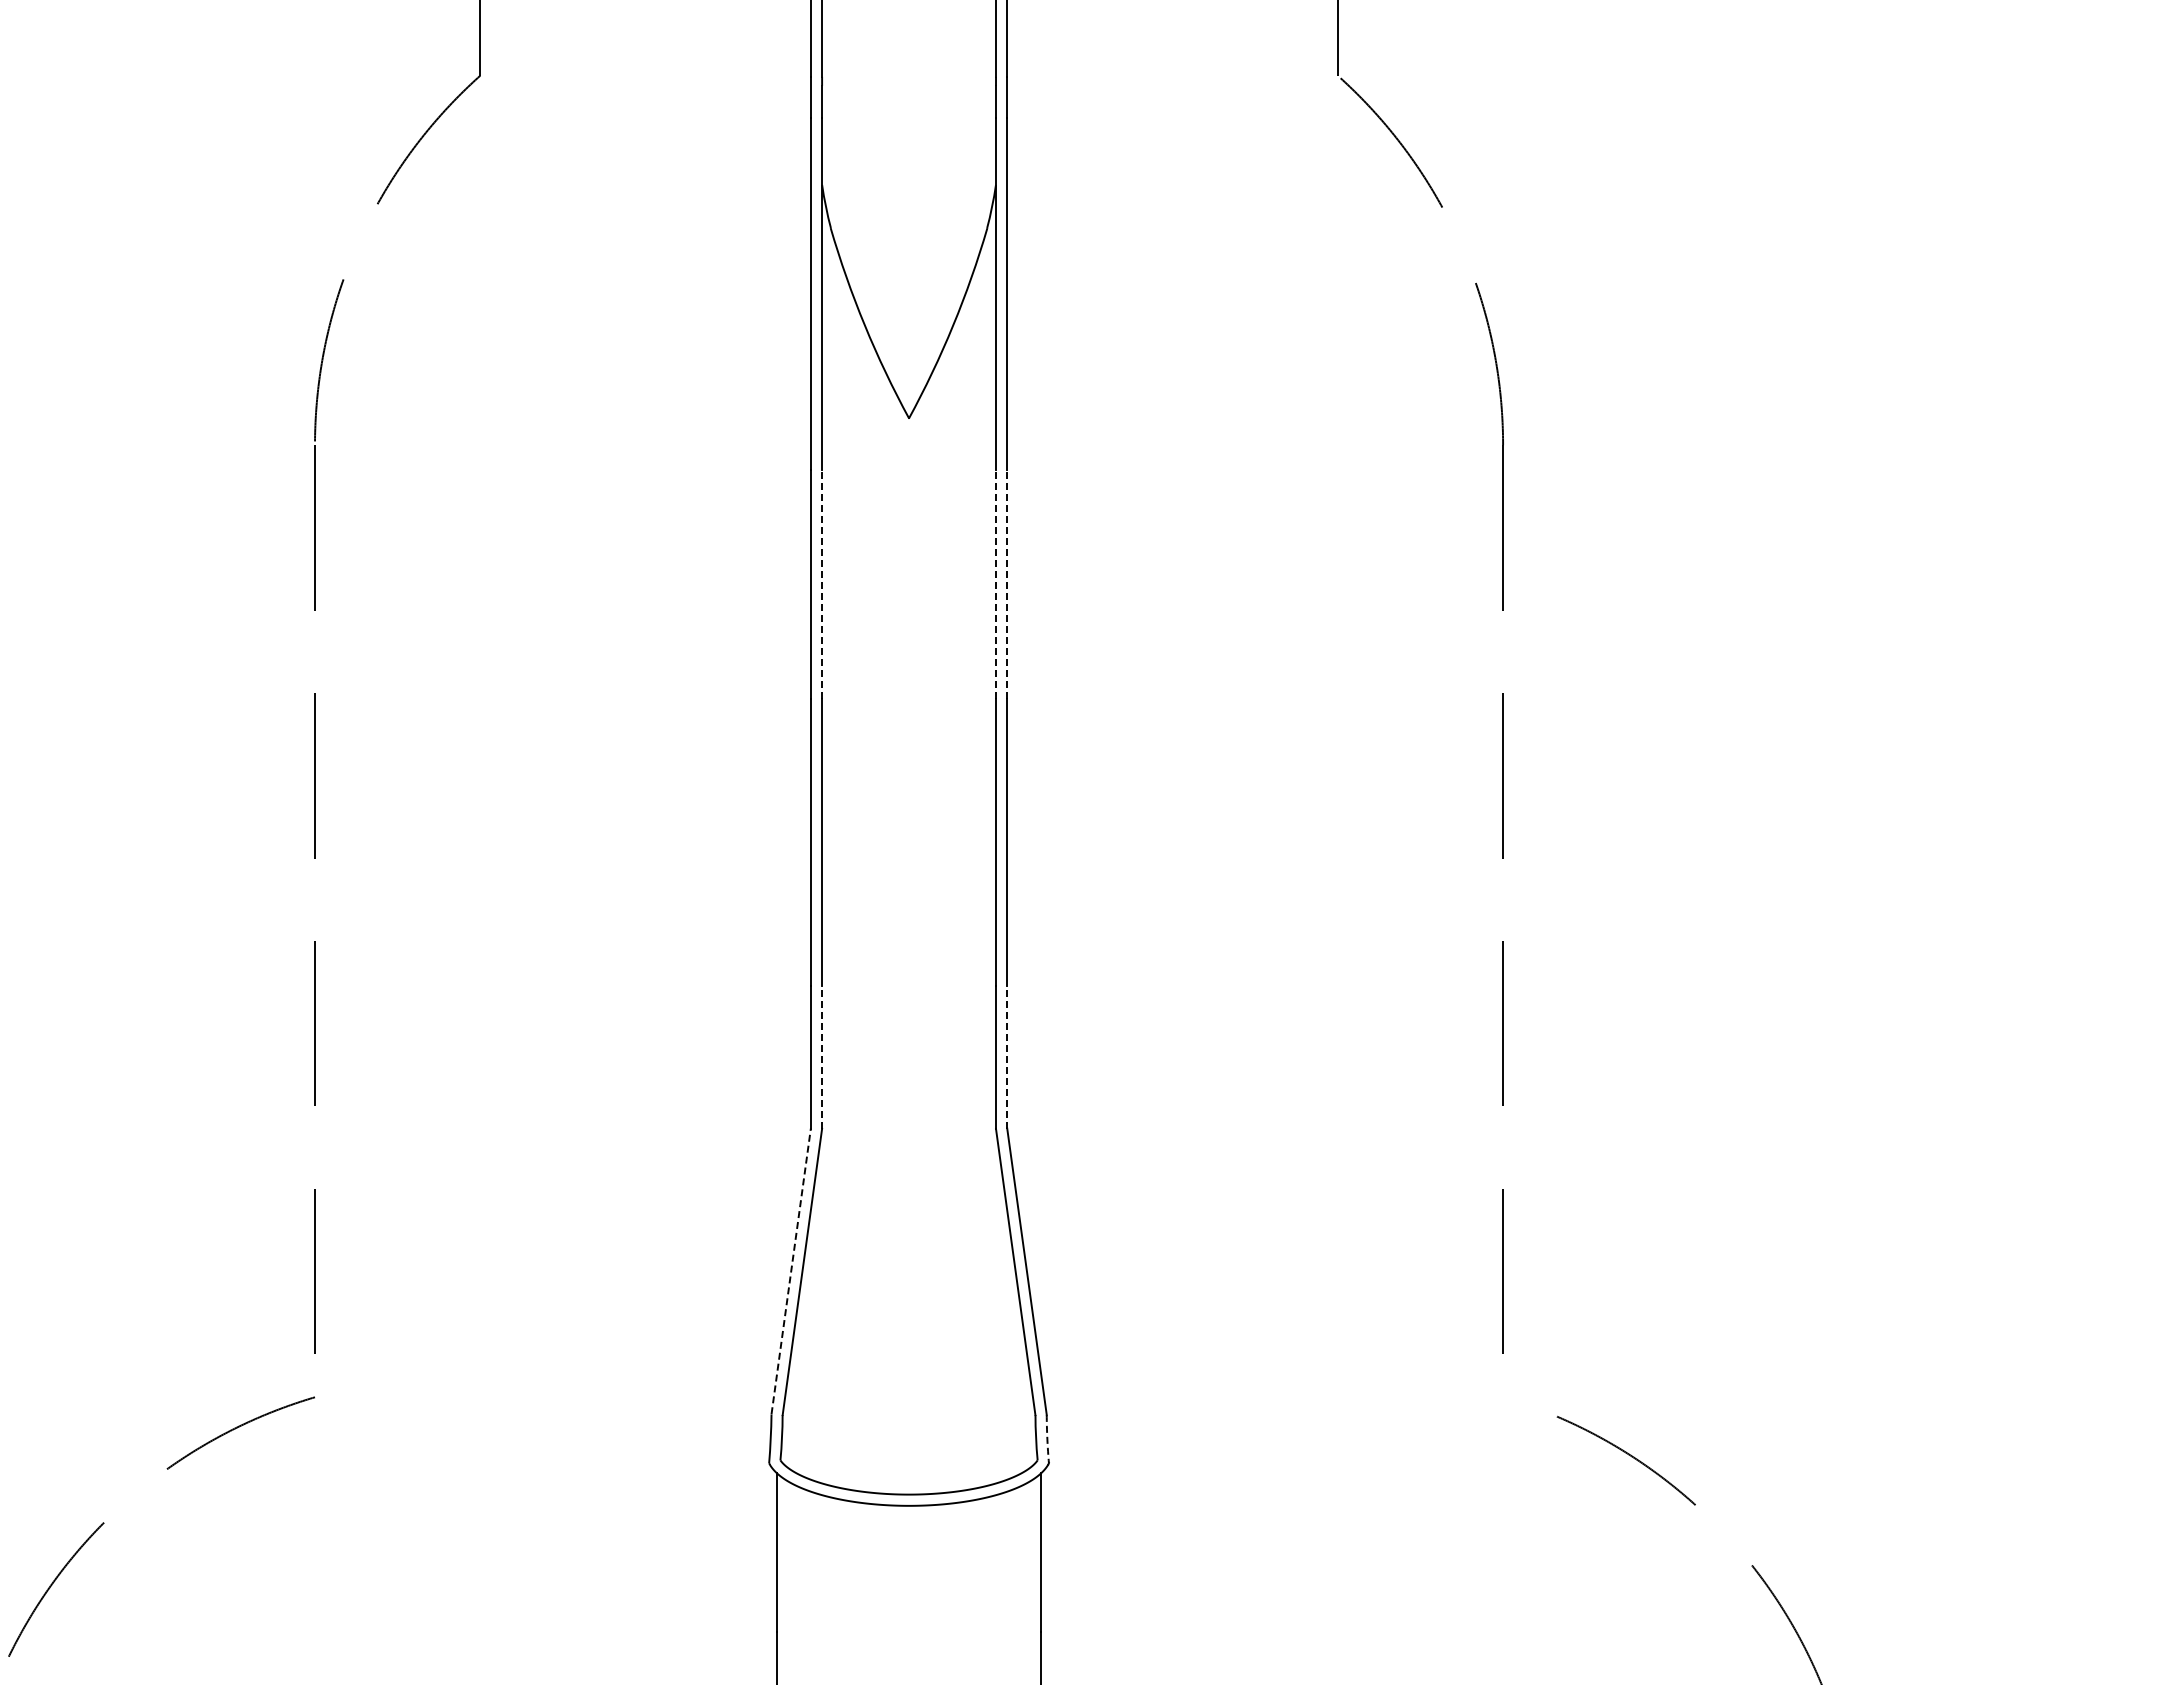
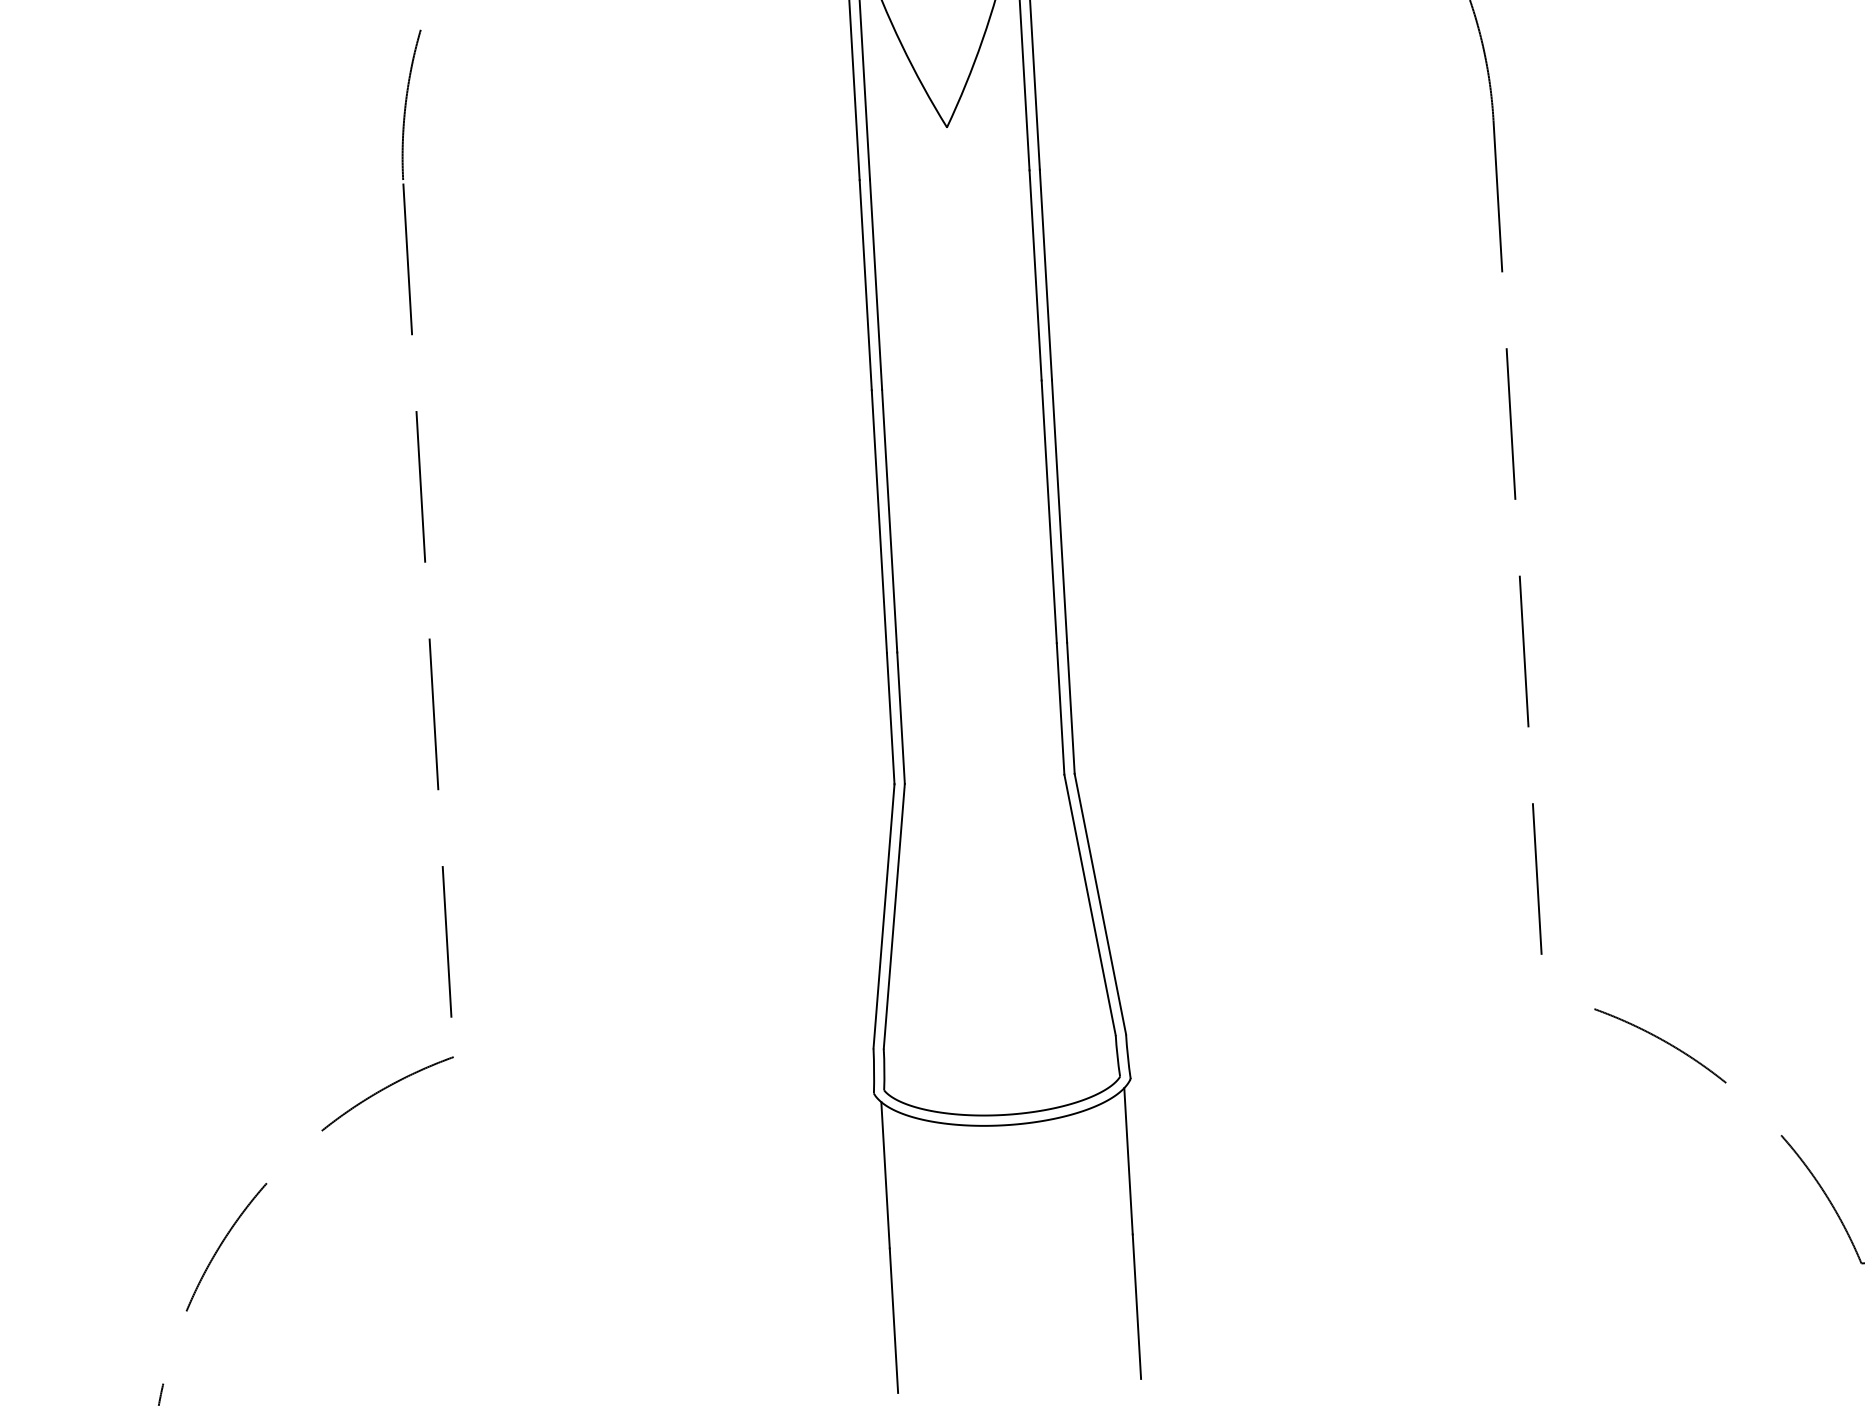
line: (822, 584) -> (876, 284), dashed -> solid
line: (996, 584) -> (1036, 275), dashed -> solid
line: (1007, 584) -> (1046, 274), dashed -> solid
line: (822, 1057) -> (901, 718), dashed -> solid
line: (1007, 1057) -> (1071, 708), dashed -> solid
line: (791, 1270) -> (884, 915), dashed -> solid
arc: (1047, 1439) -> (1128, 1057), dashed -> solid

